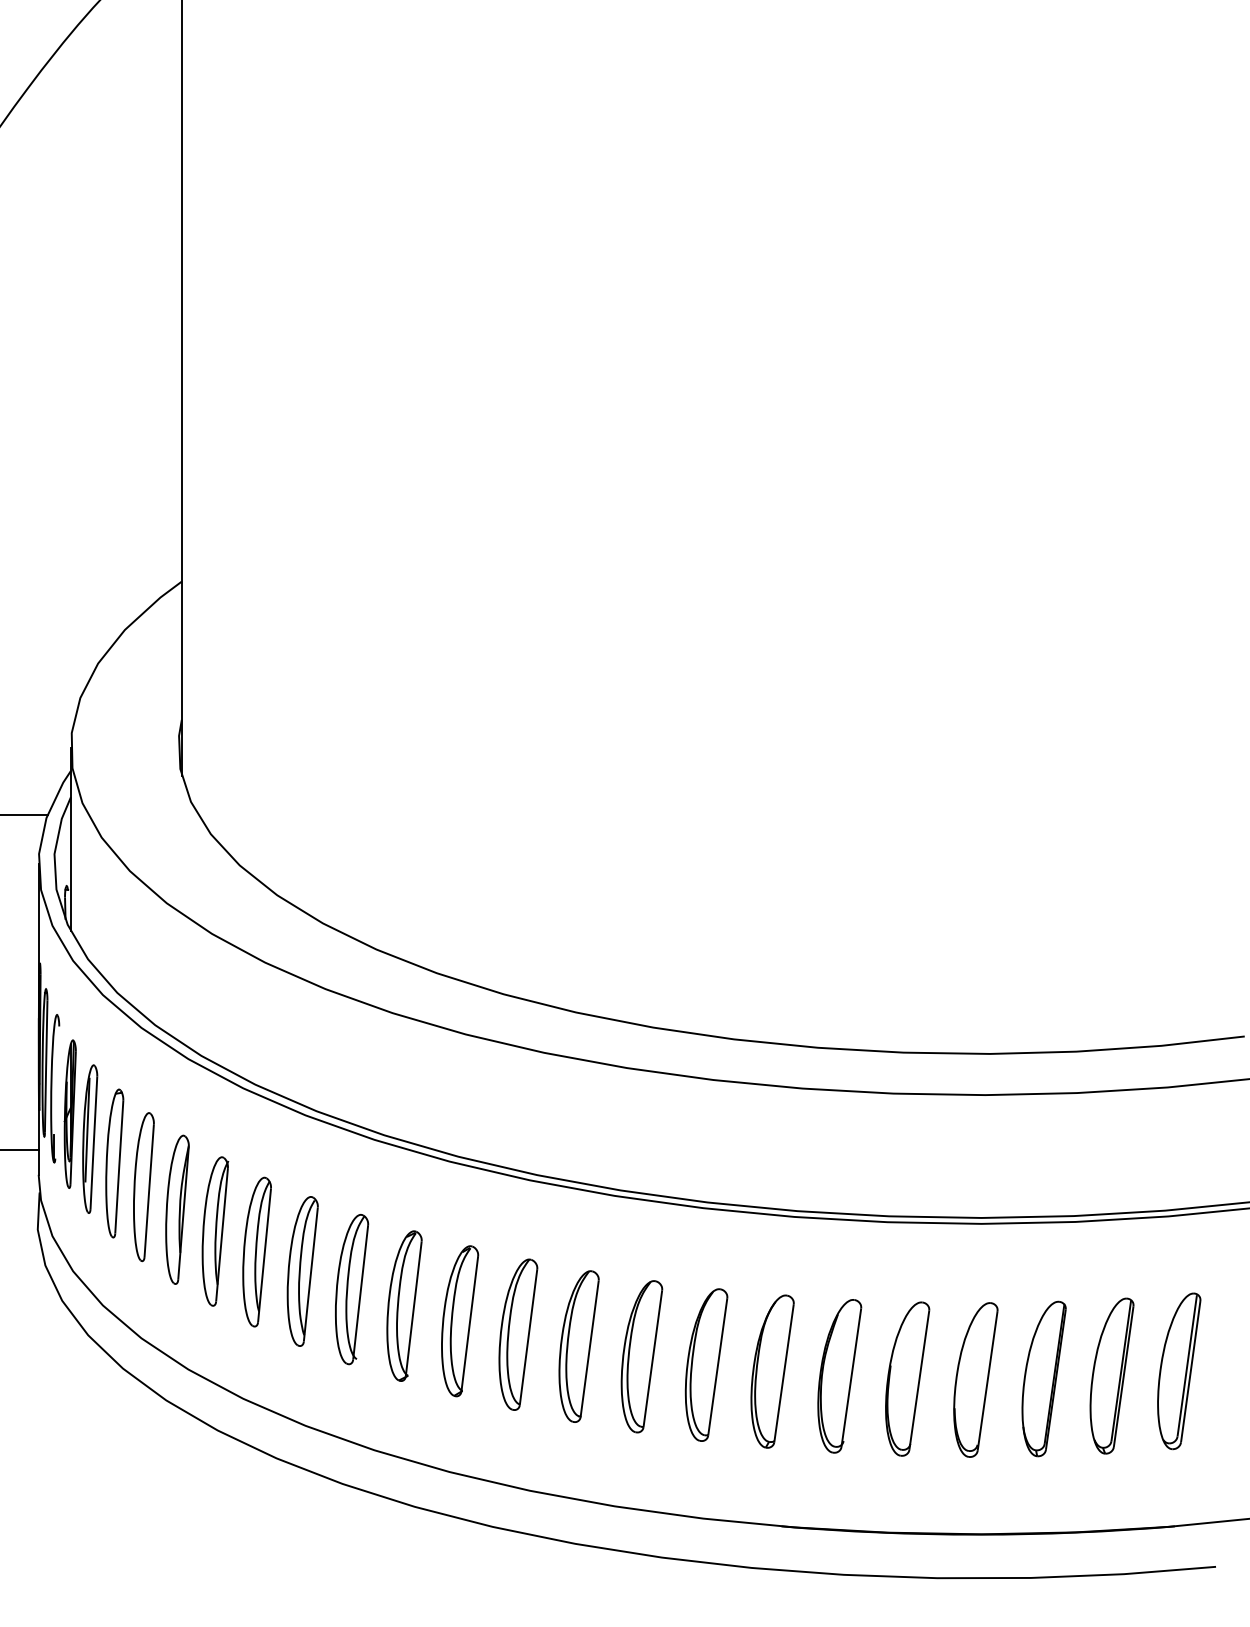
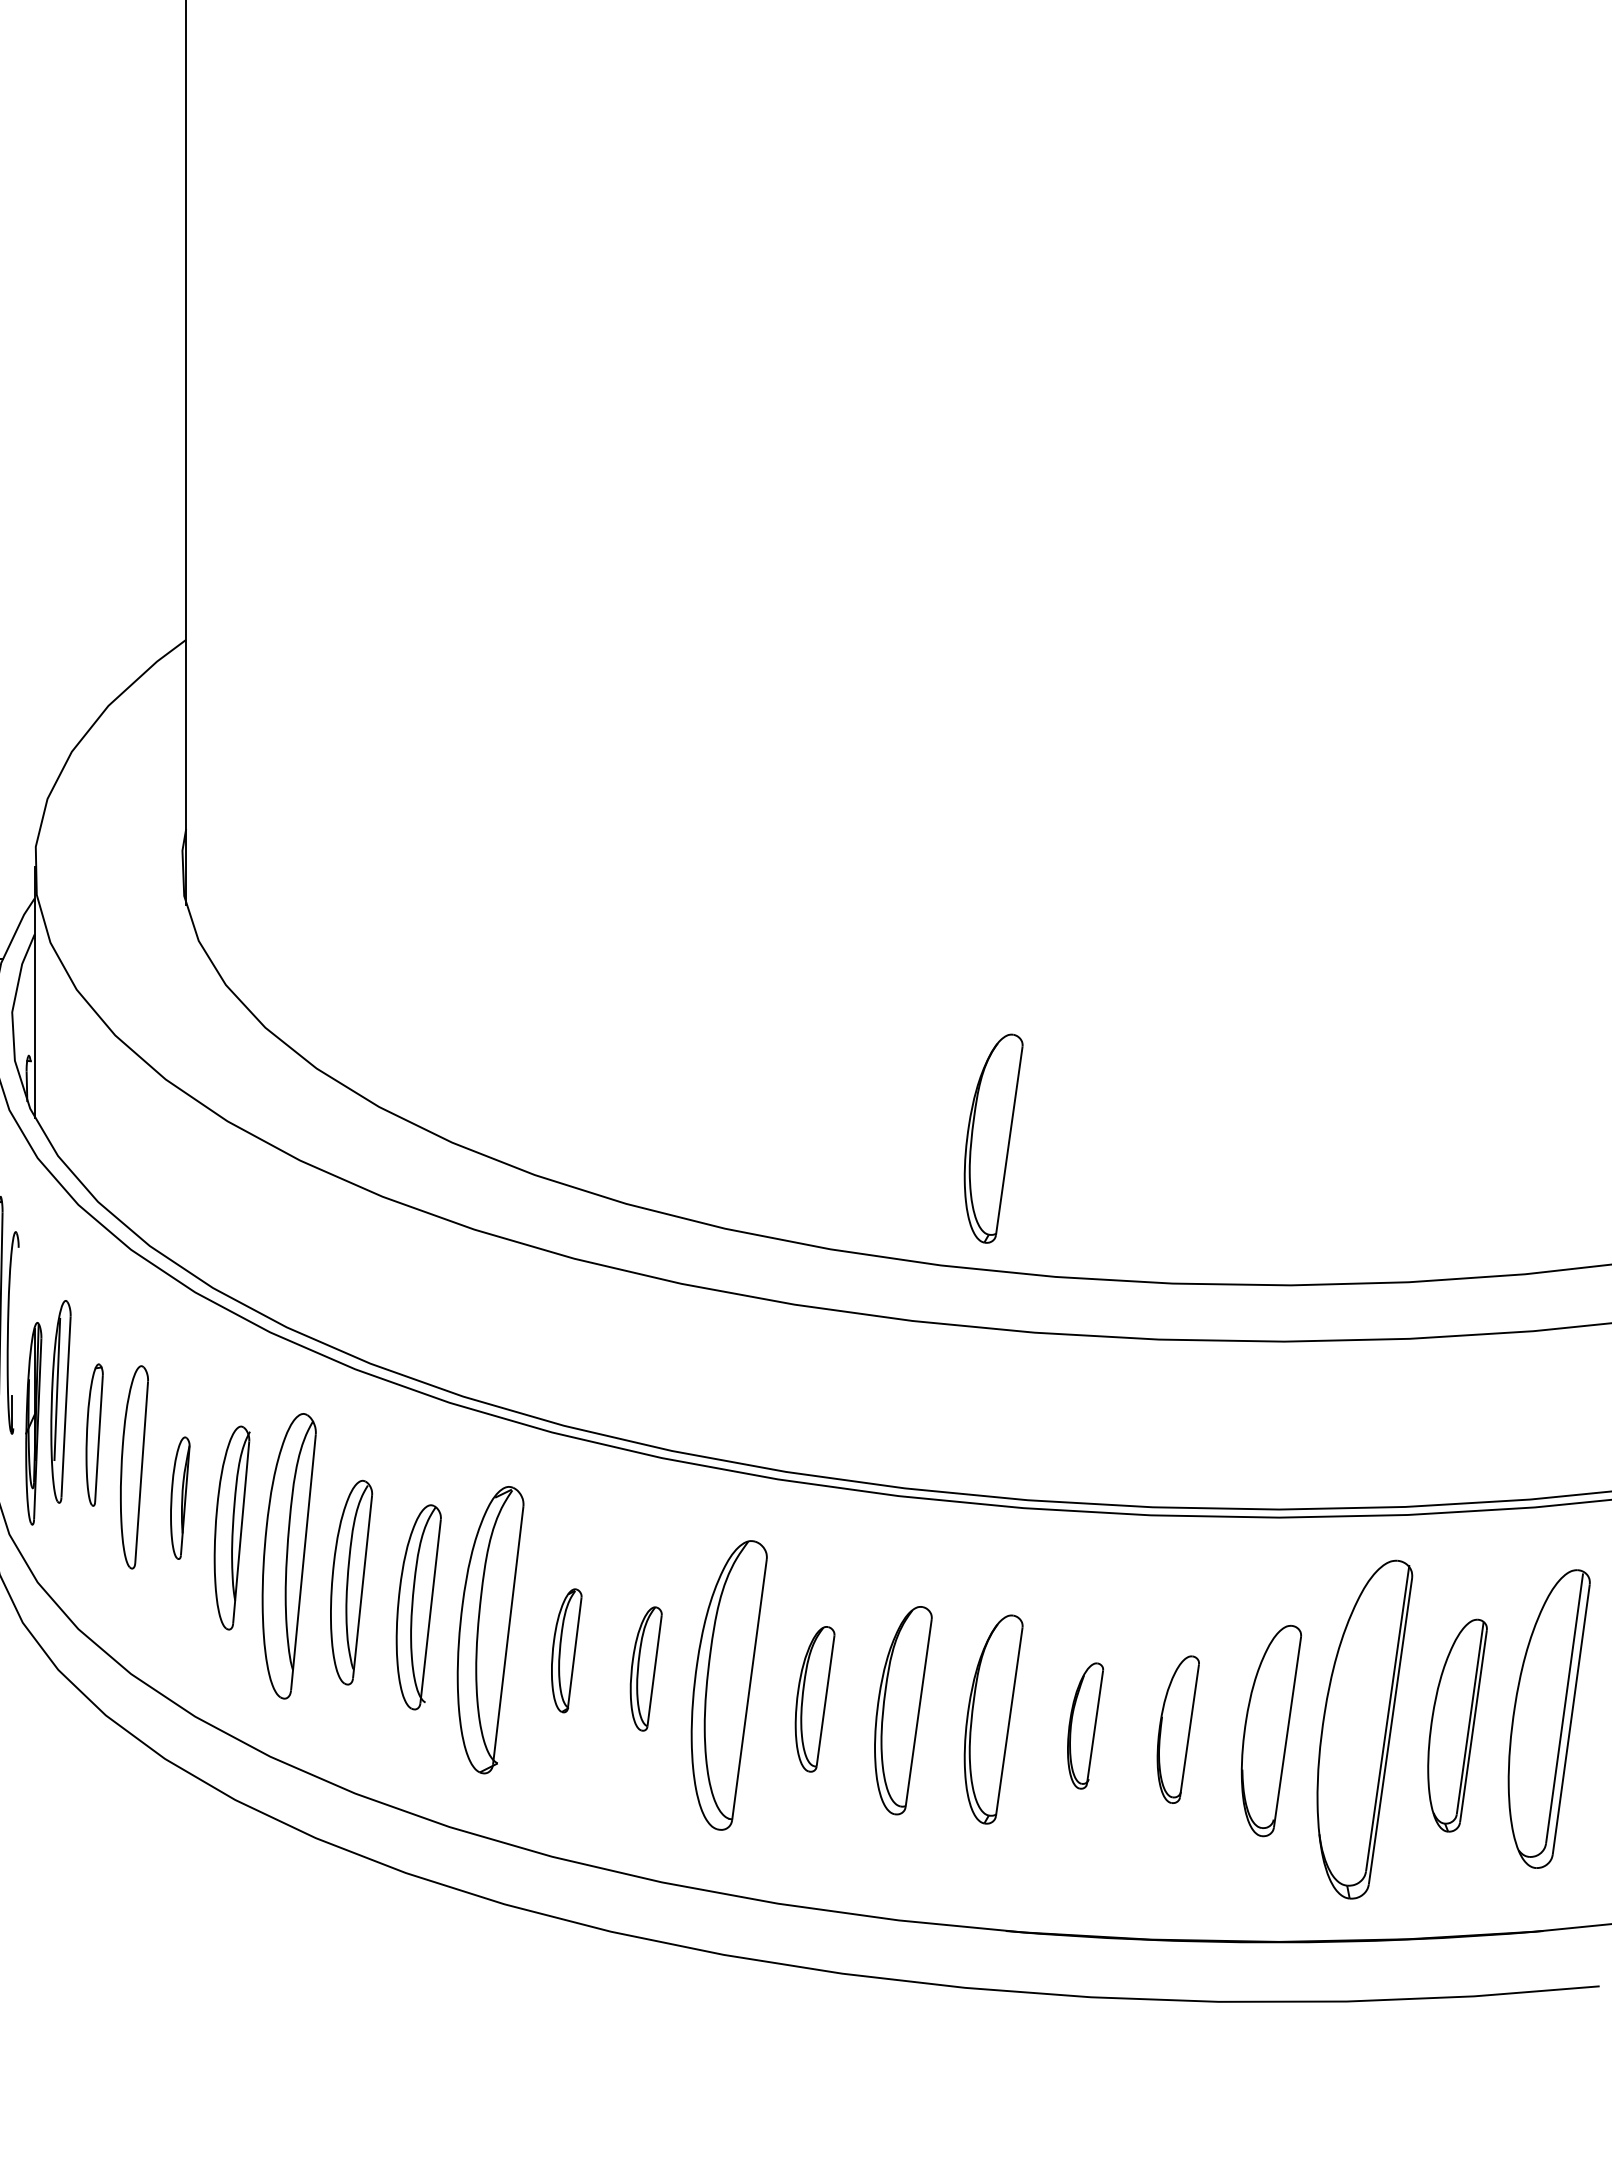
part: (772, 946) -> (993, 1138), added
part: (69, 1113) -> (32, 1422), moved
part: (114, 1163) -> (94, 1435), size x0.7
part: (177, 1209) -> (180, 1497), size x0.6
part: (256, 1251) -> (288, 1555), size x1.4
part: (404, 1305) -> (490, 1629), size x1.4
part: (460, 1321) -> (567, 1651), size x0.6
part: (518, 1334) -> (646, 1668), size x0.6
part: (578, 1346) -> (728, 1685), size x1.4
part: (641, 1356) -> (814, 1698), size x0.7
part: (1179, 1371) -> (1549, 1719), size x1.4
part: (839, 1376) -> (1085, 1726), size x0.6
part: (907, 1378) -> (1178, 1728), size x0.7
part: (1043, 1378) -> (1363, 1728), size x1.6

